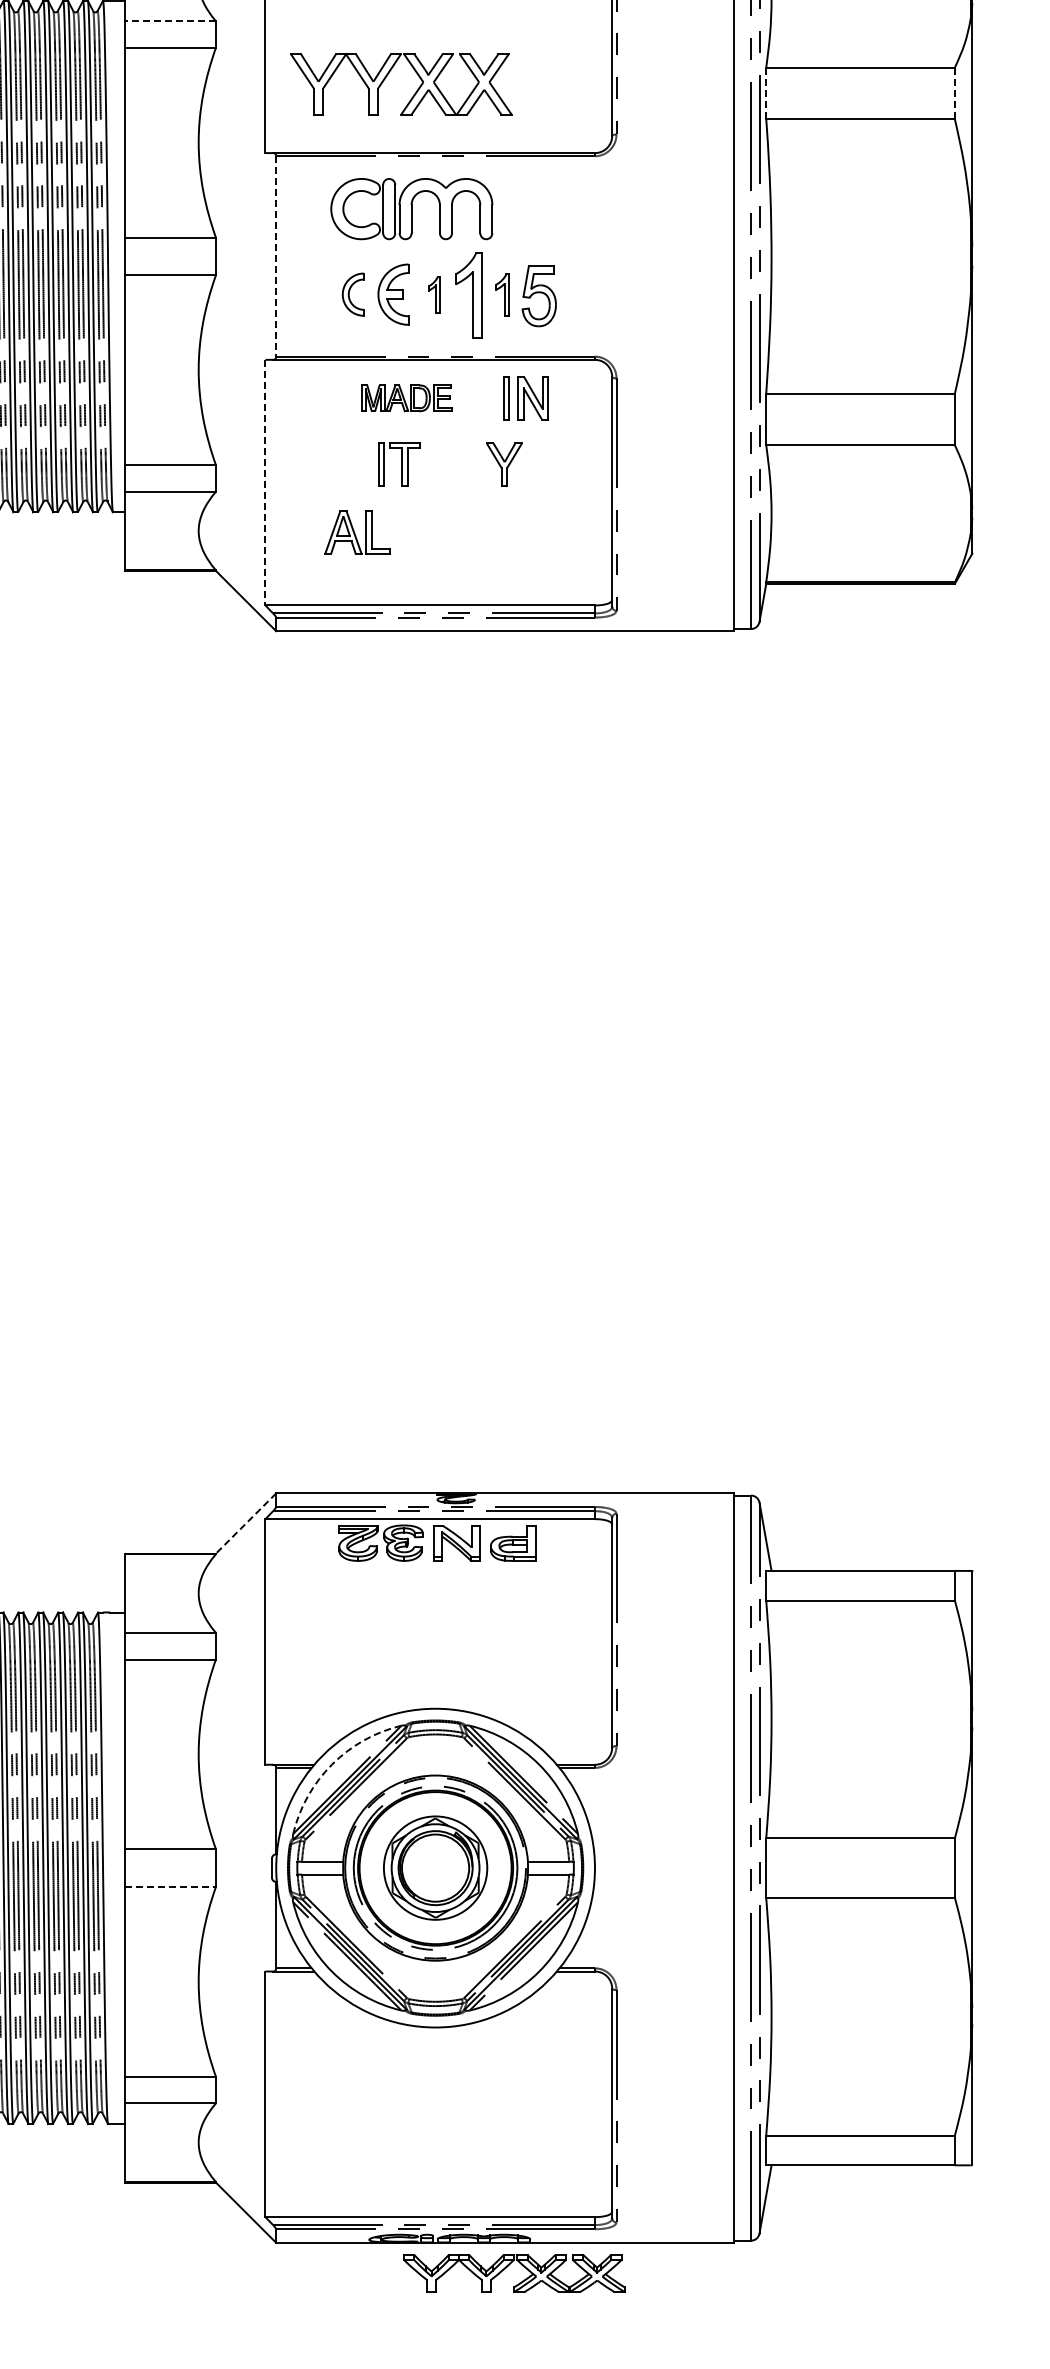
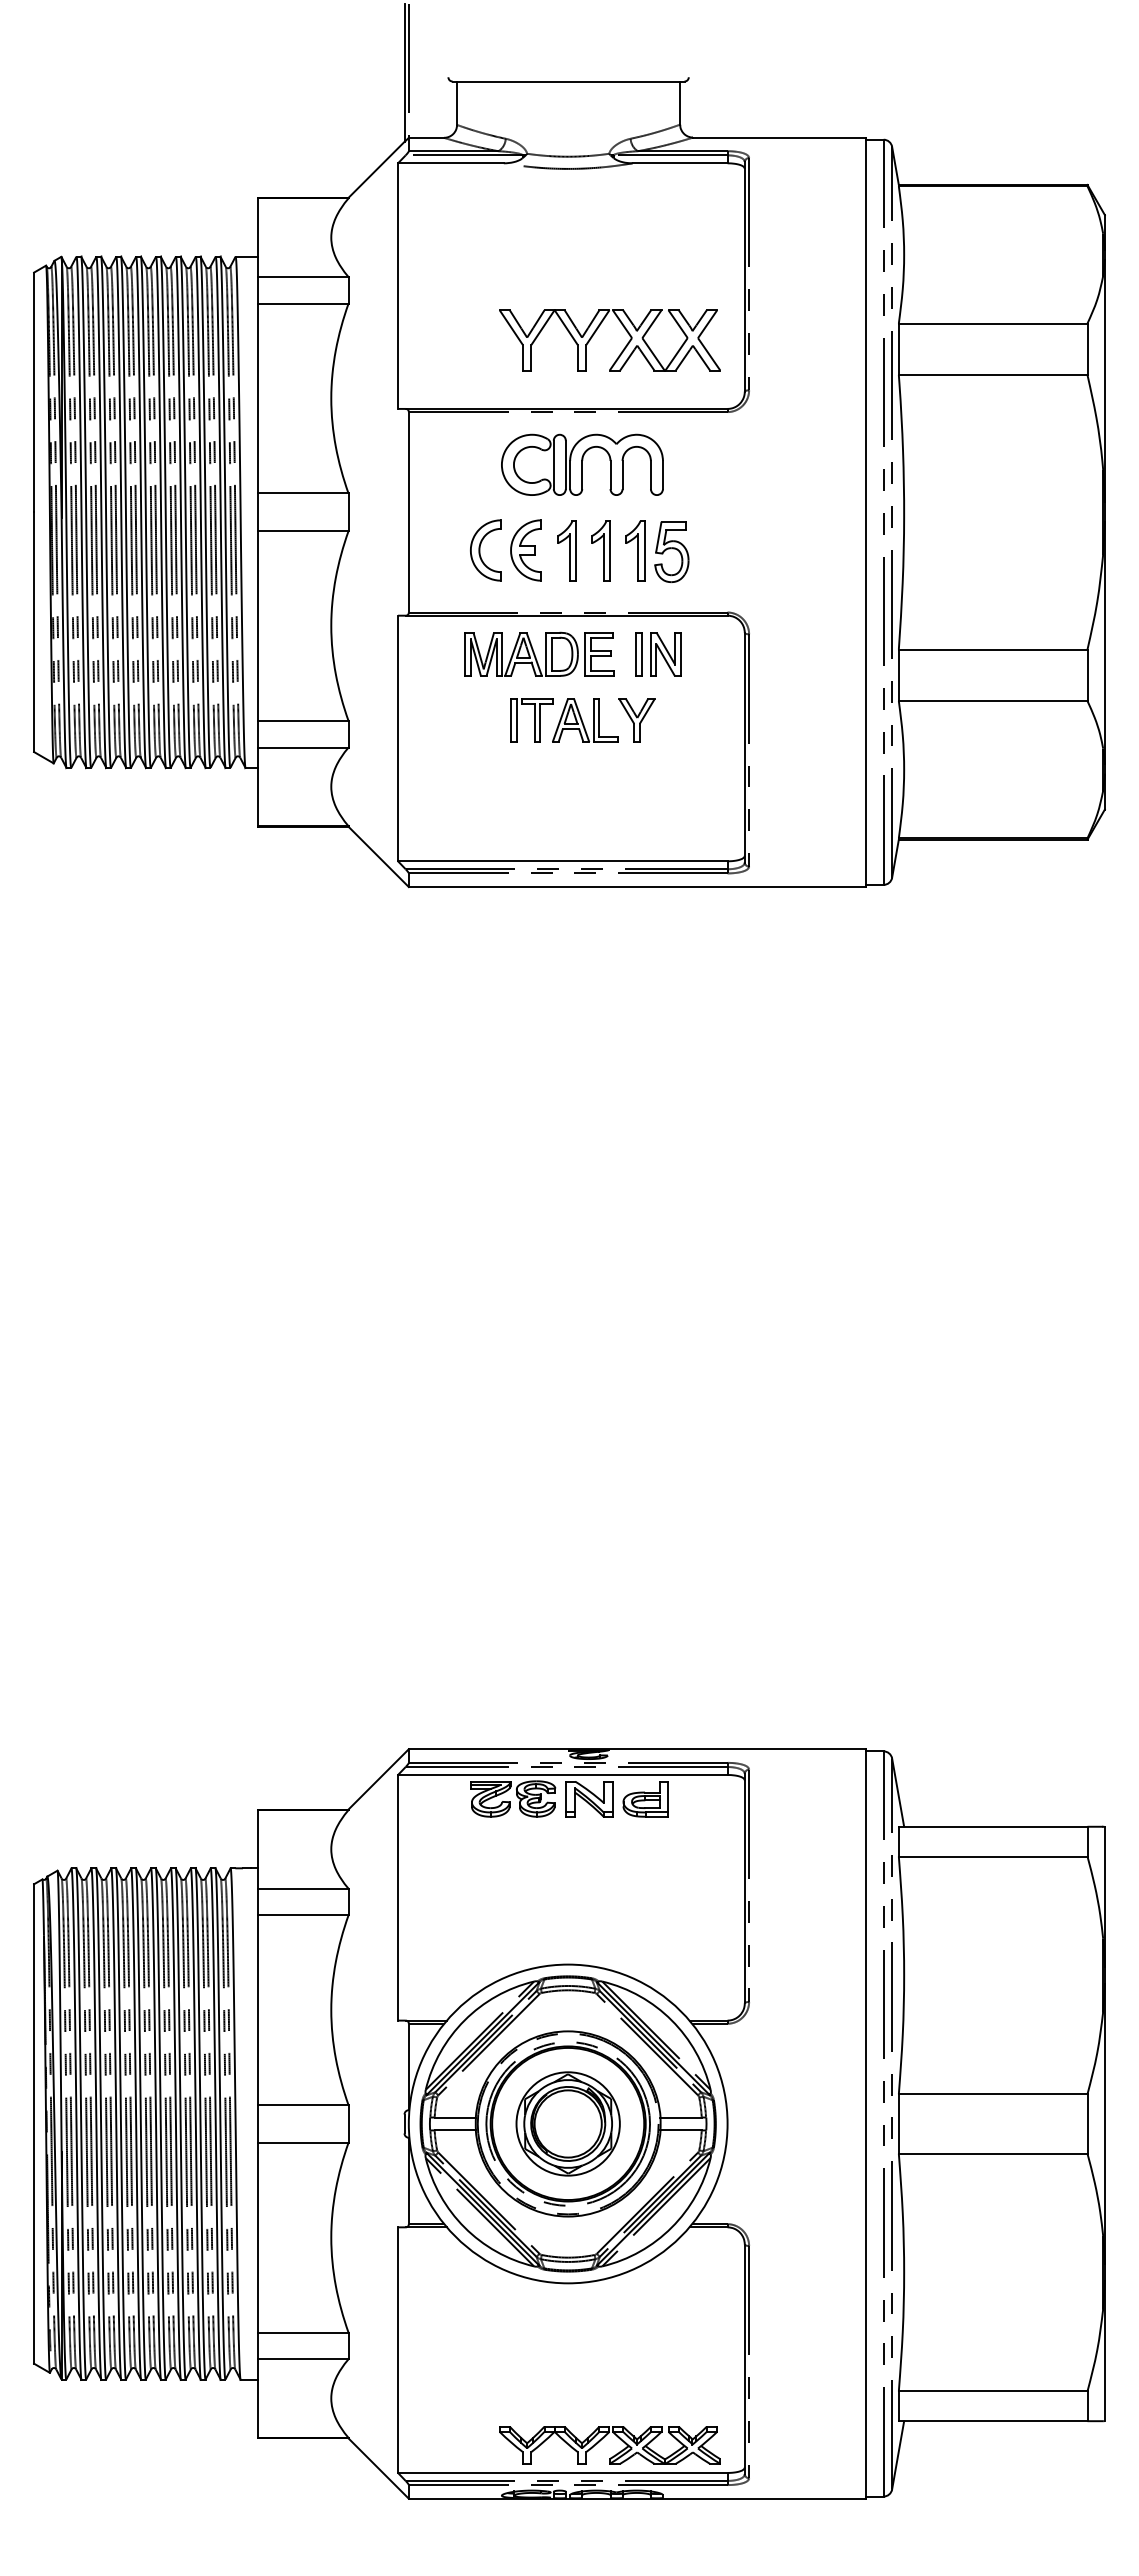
line: (169, 21) -> (302, 277), dashed -> solid
part: (388, 74) -> (597, 330), moved
line: (765, 93) -> (898, 349), dashed -> solid
line: (954, 93) -> (1087, 349), dashed -> solid
part: (411, 208) -> (582, 464), moved
line: (275, 256) -> (408, 512), dashed -> solid
part: (352, 294) -> (485, 550), size x1.43
part: (433, 294) -> (566, 550), size x1.67
part: (467, 294) -> (600, 550), size x0.71
part: (502, 294) -> (635, 550), size x1.43
part: (406, 397) -> (539, 653), size x1.67
line: (265, 482) -> (398, 738), dashed -> solid
part: (357, 532) -> (585, 720), moved
line: (245, 1523) -> (378, 1779), dashed -> solid
arc: (331, 1764) -> (464, 2020), dashed -> solid
line: (170, 1886) -> (303, 2142), dashed -> solid
part: (509, 2265) -> (605, 2437), moved

